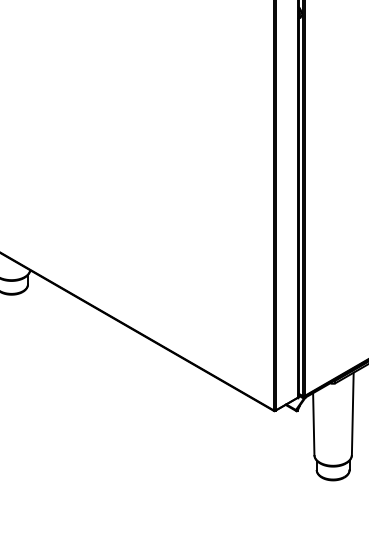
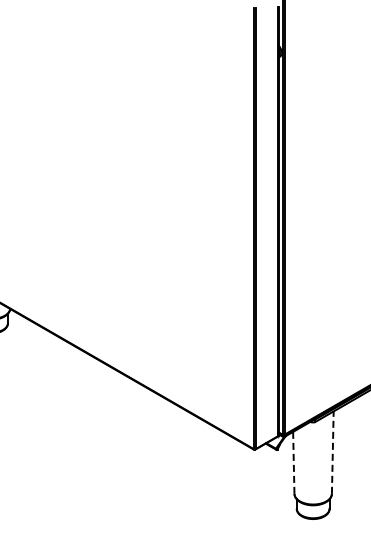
line: (352, 413) -> (332, 452), solid -> dashed
line: (313, 423) -> (293, 462), solid -> dashed

